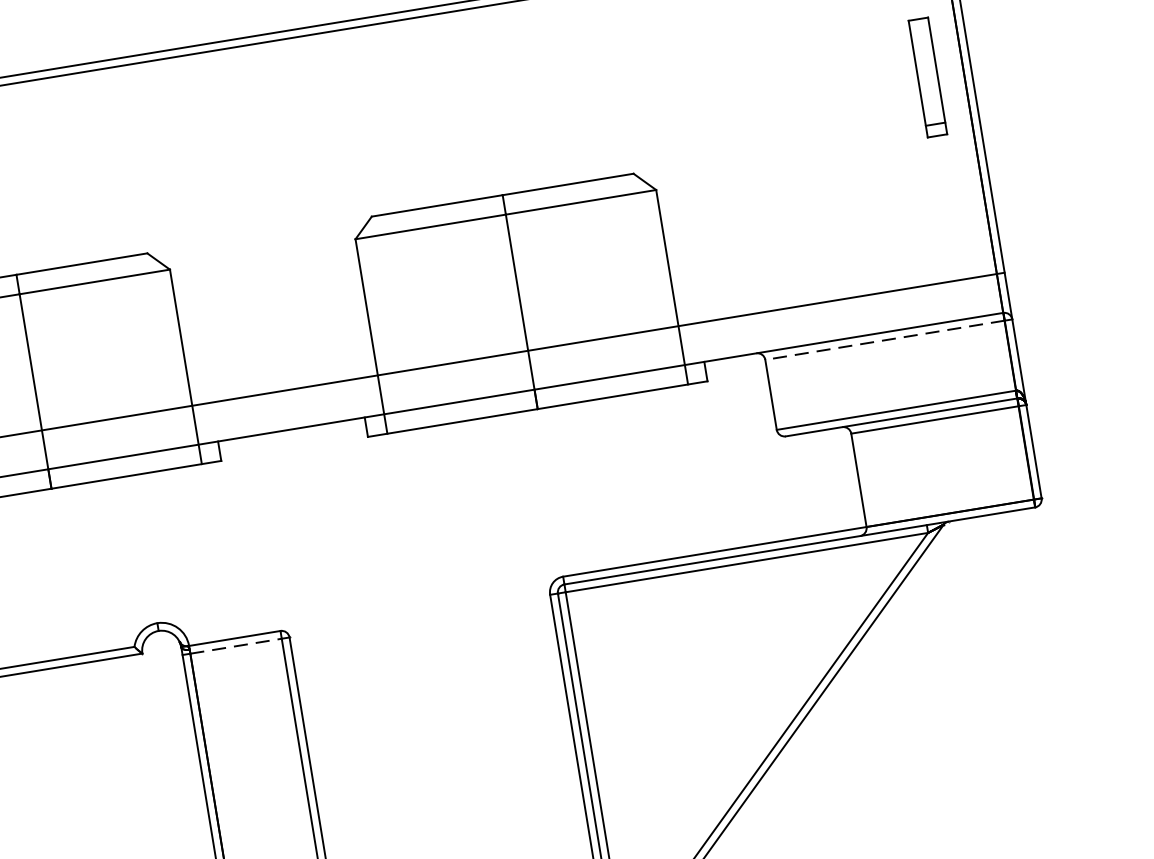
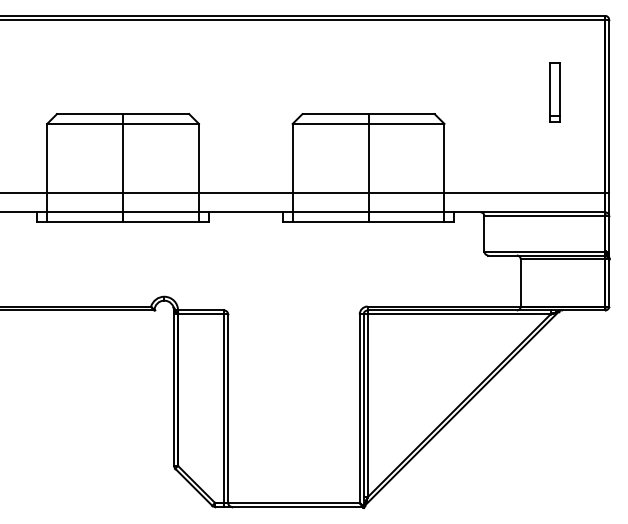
part: (926, 77) -> (554, 92), moved
line: (884, 340) -> (544, 216), dashed -> solid
line: (236, 646) -> (201, 314), dashed -> solid

